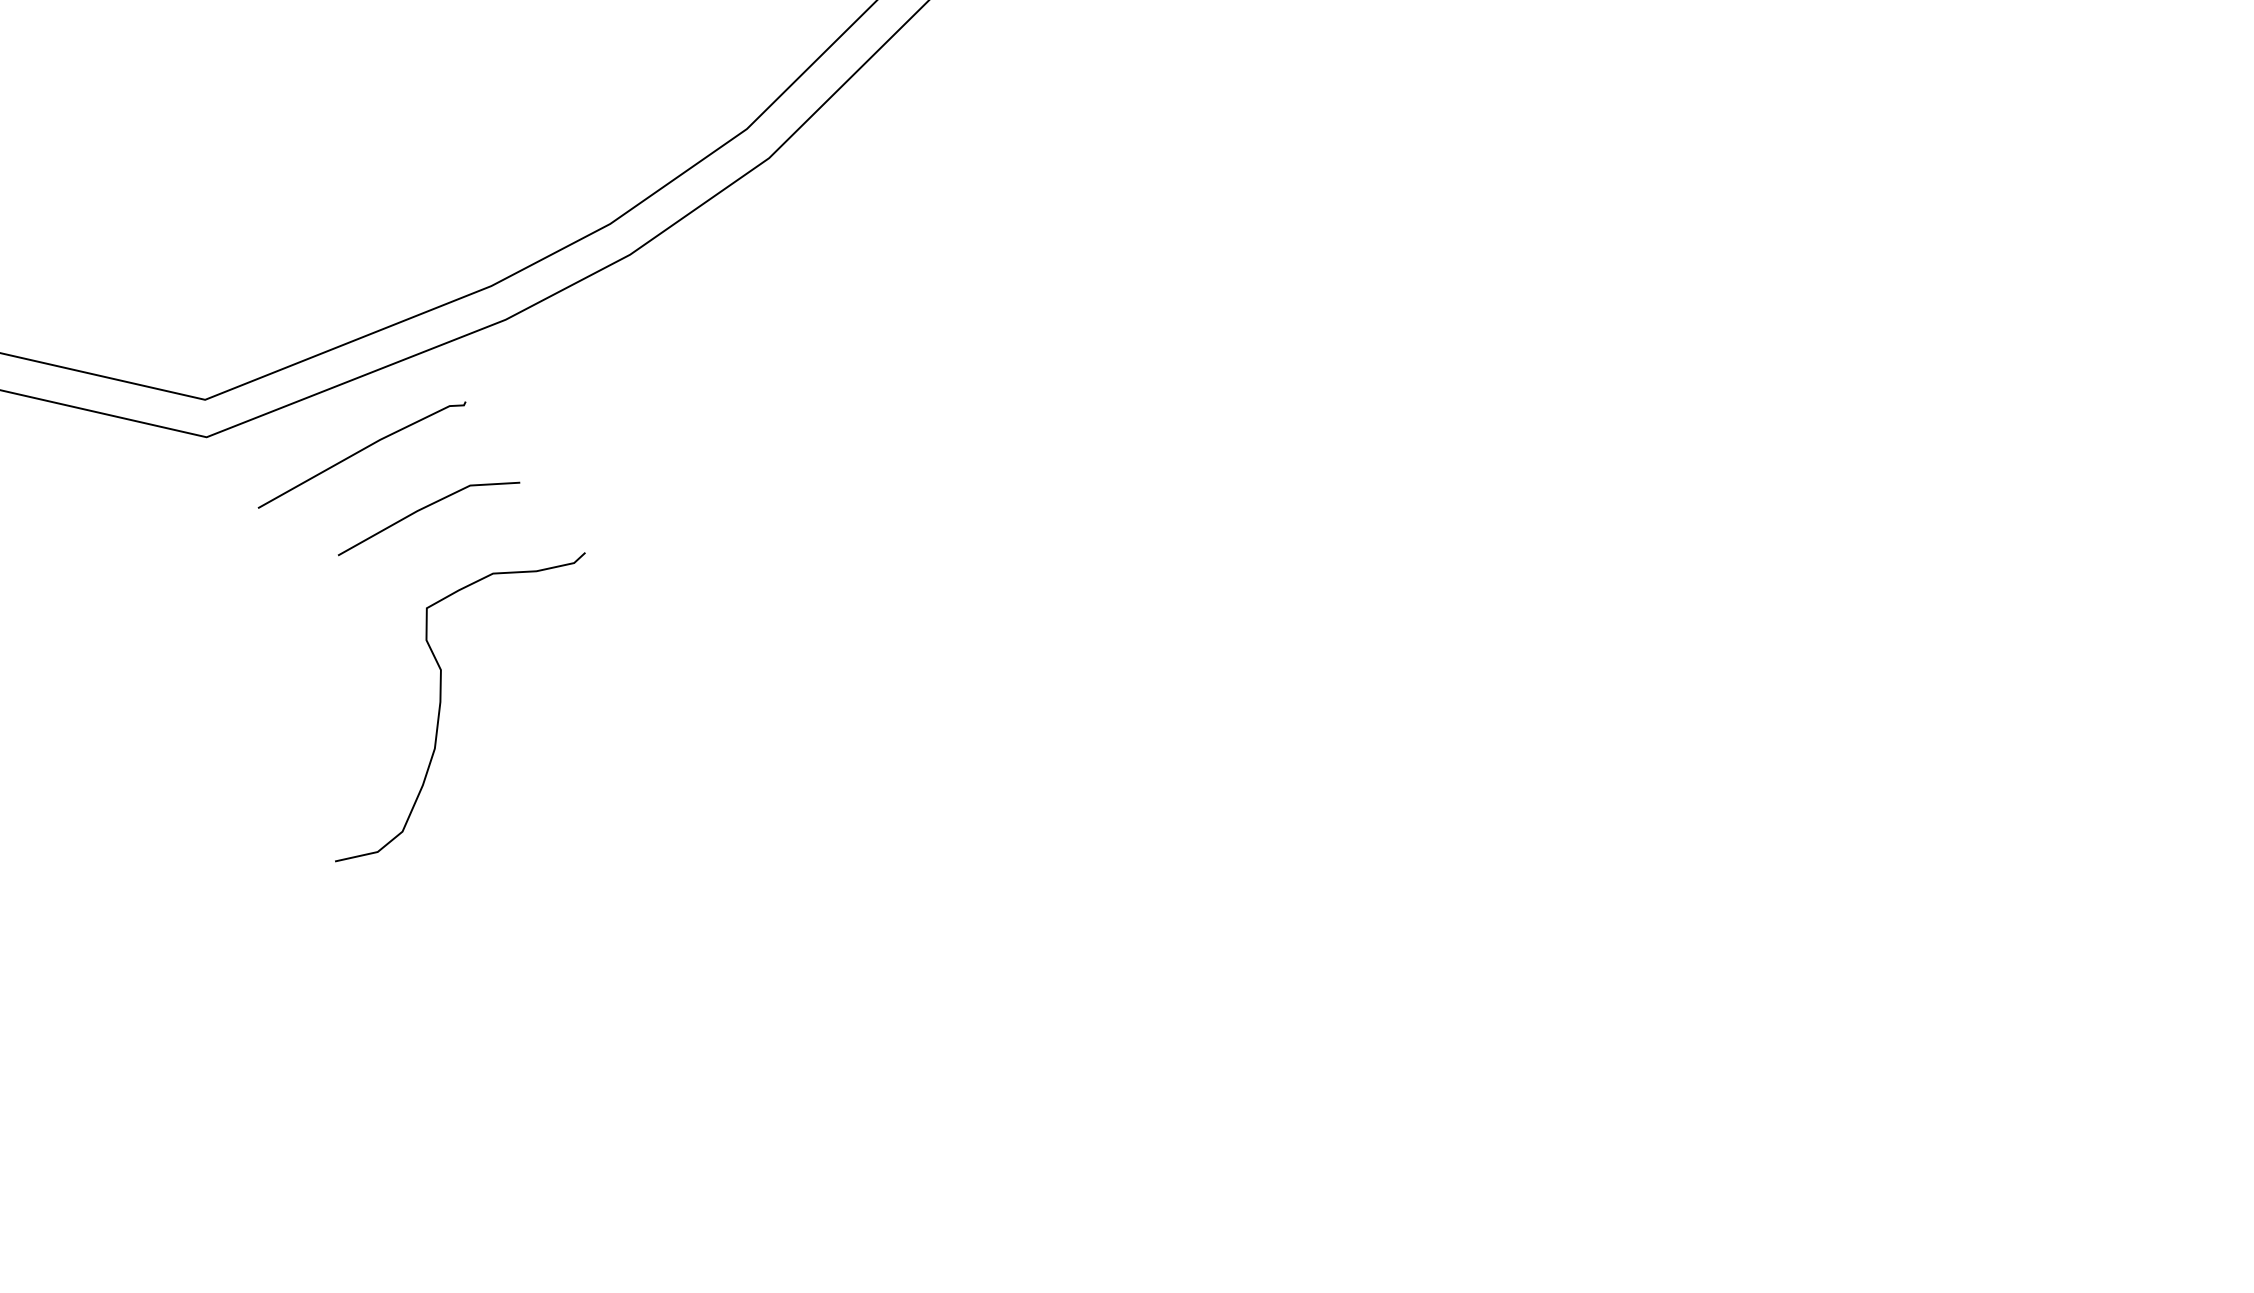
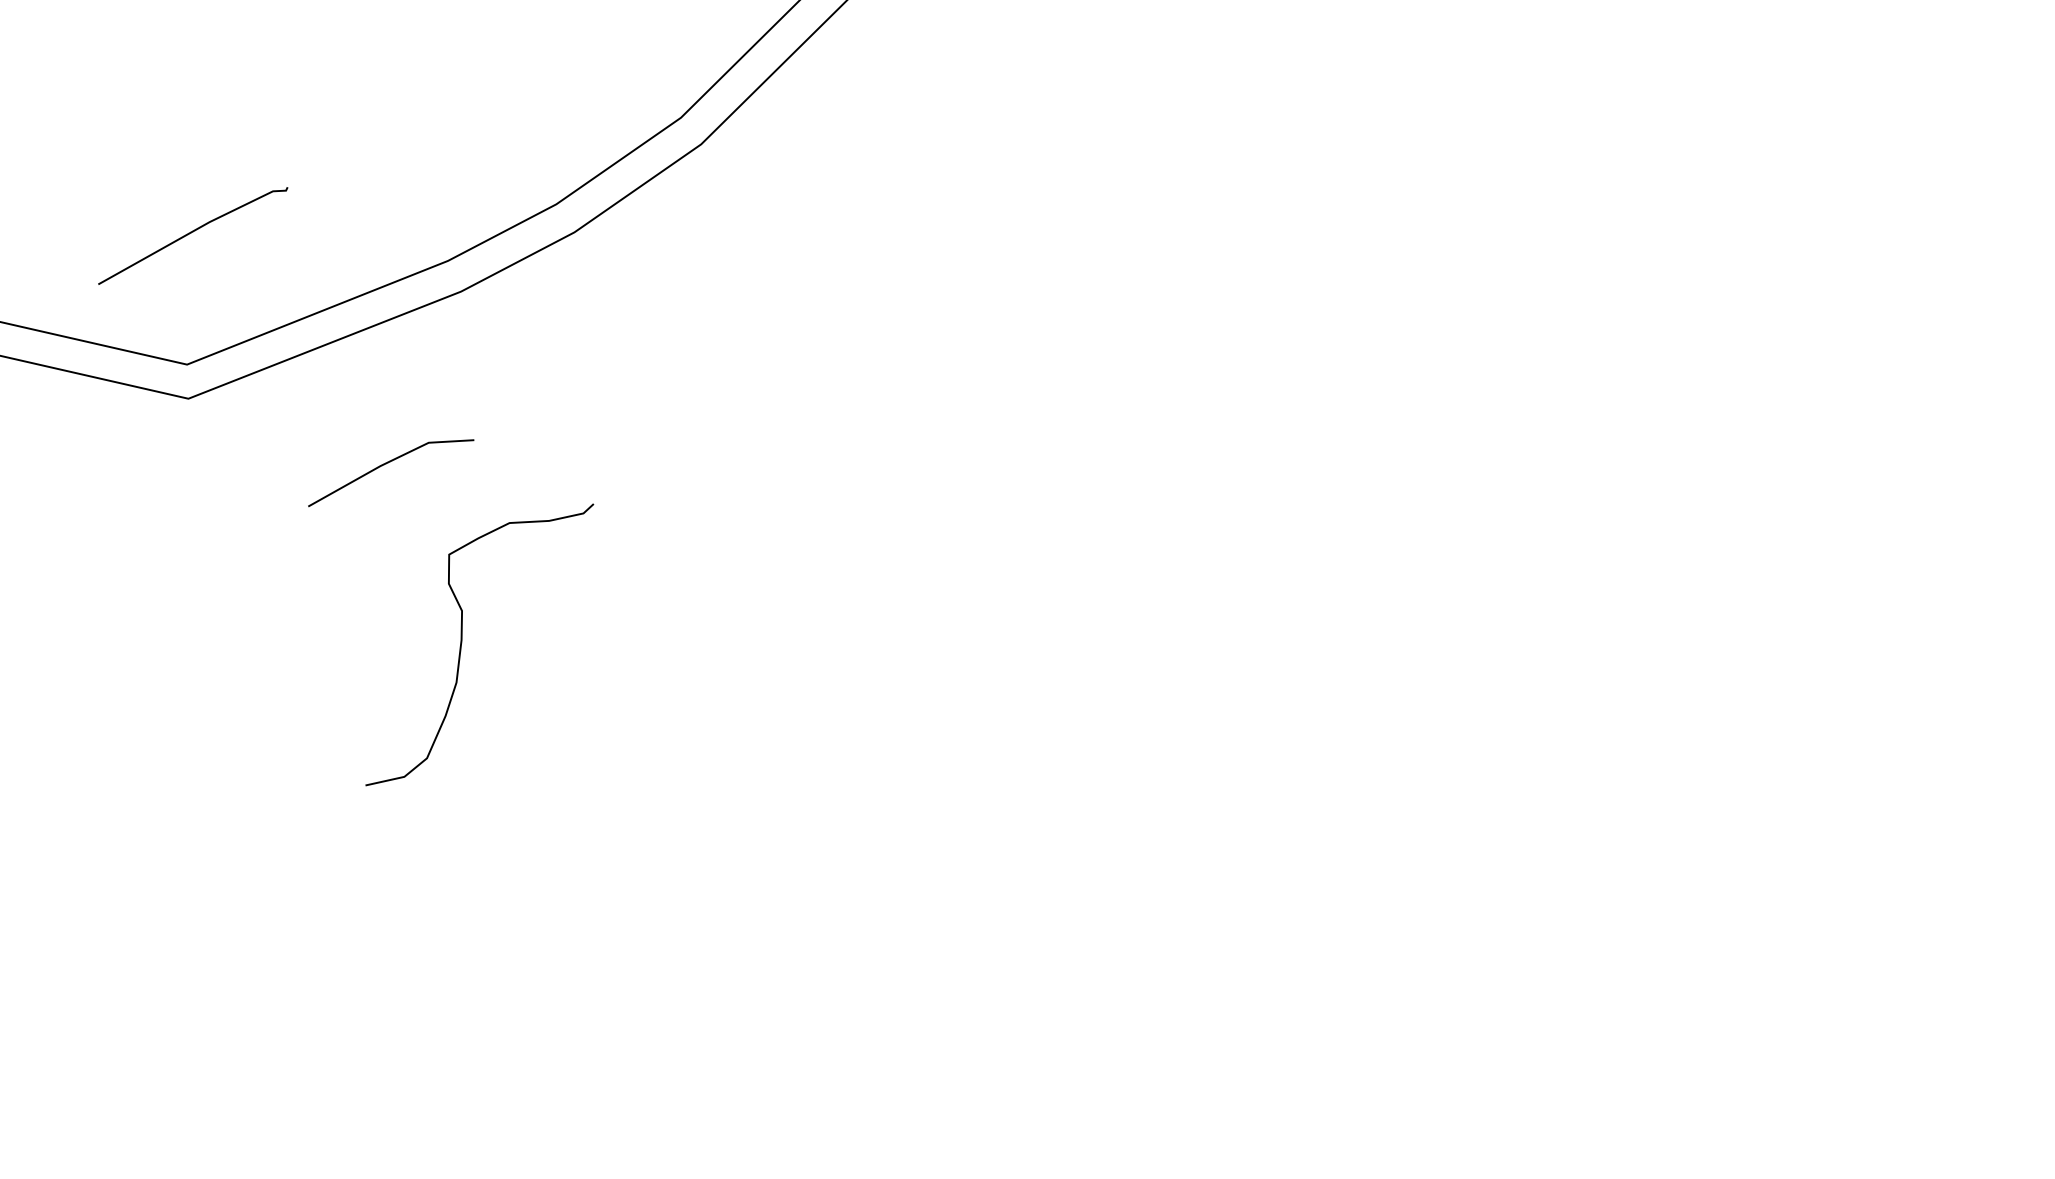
line: (360, 452) -> (191, 233), moved
curve: (441, 705) -> (462, 643), moved

